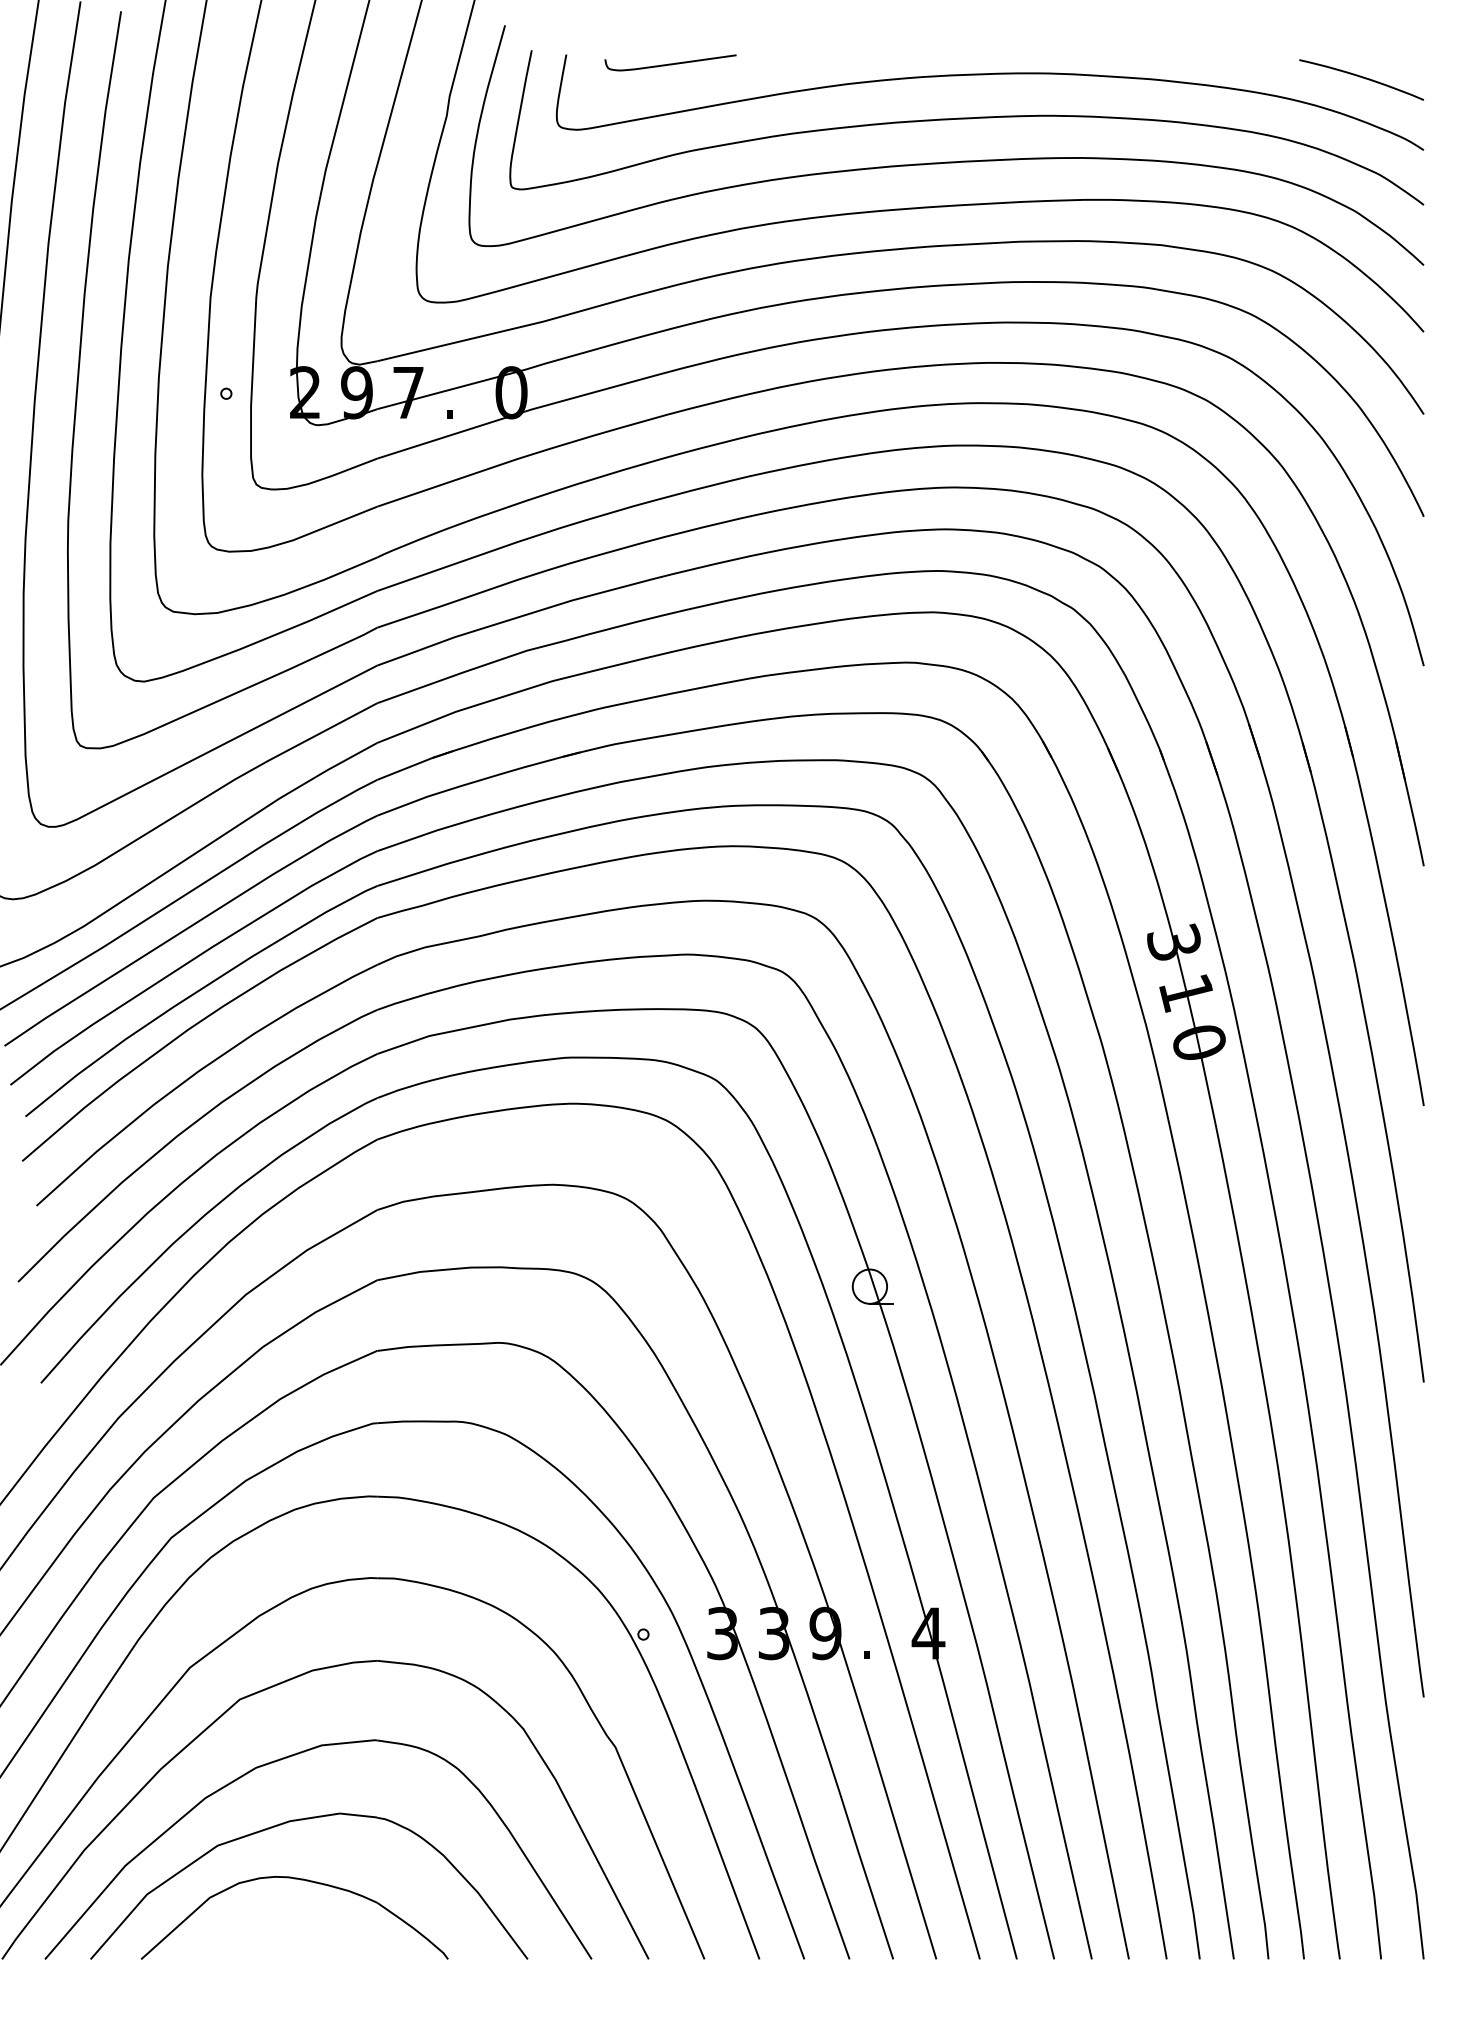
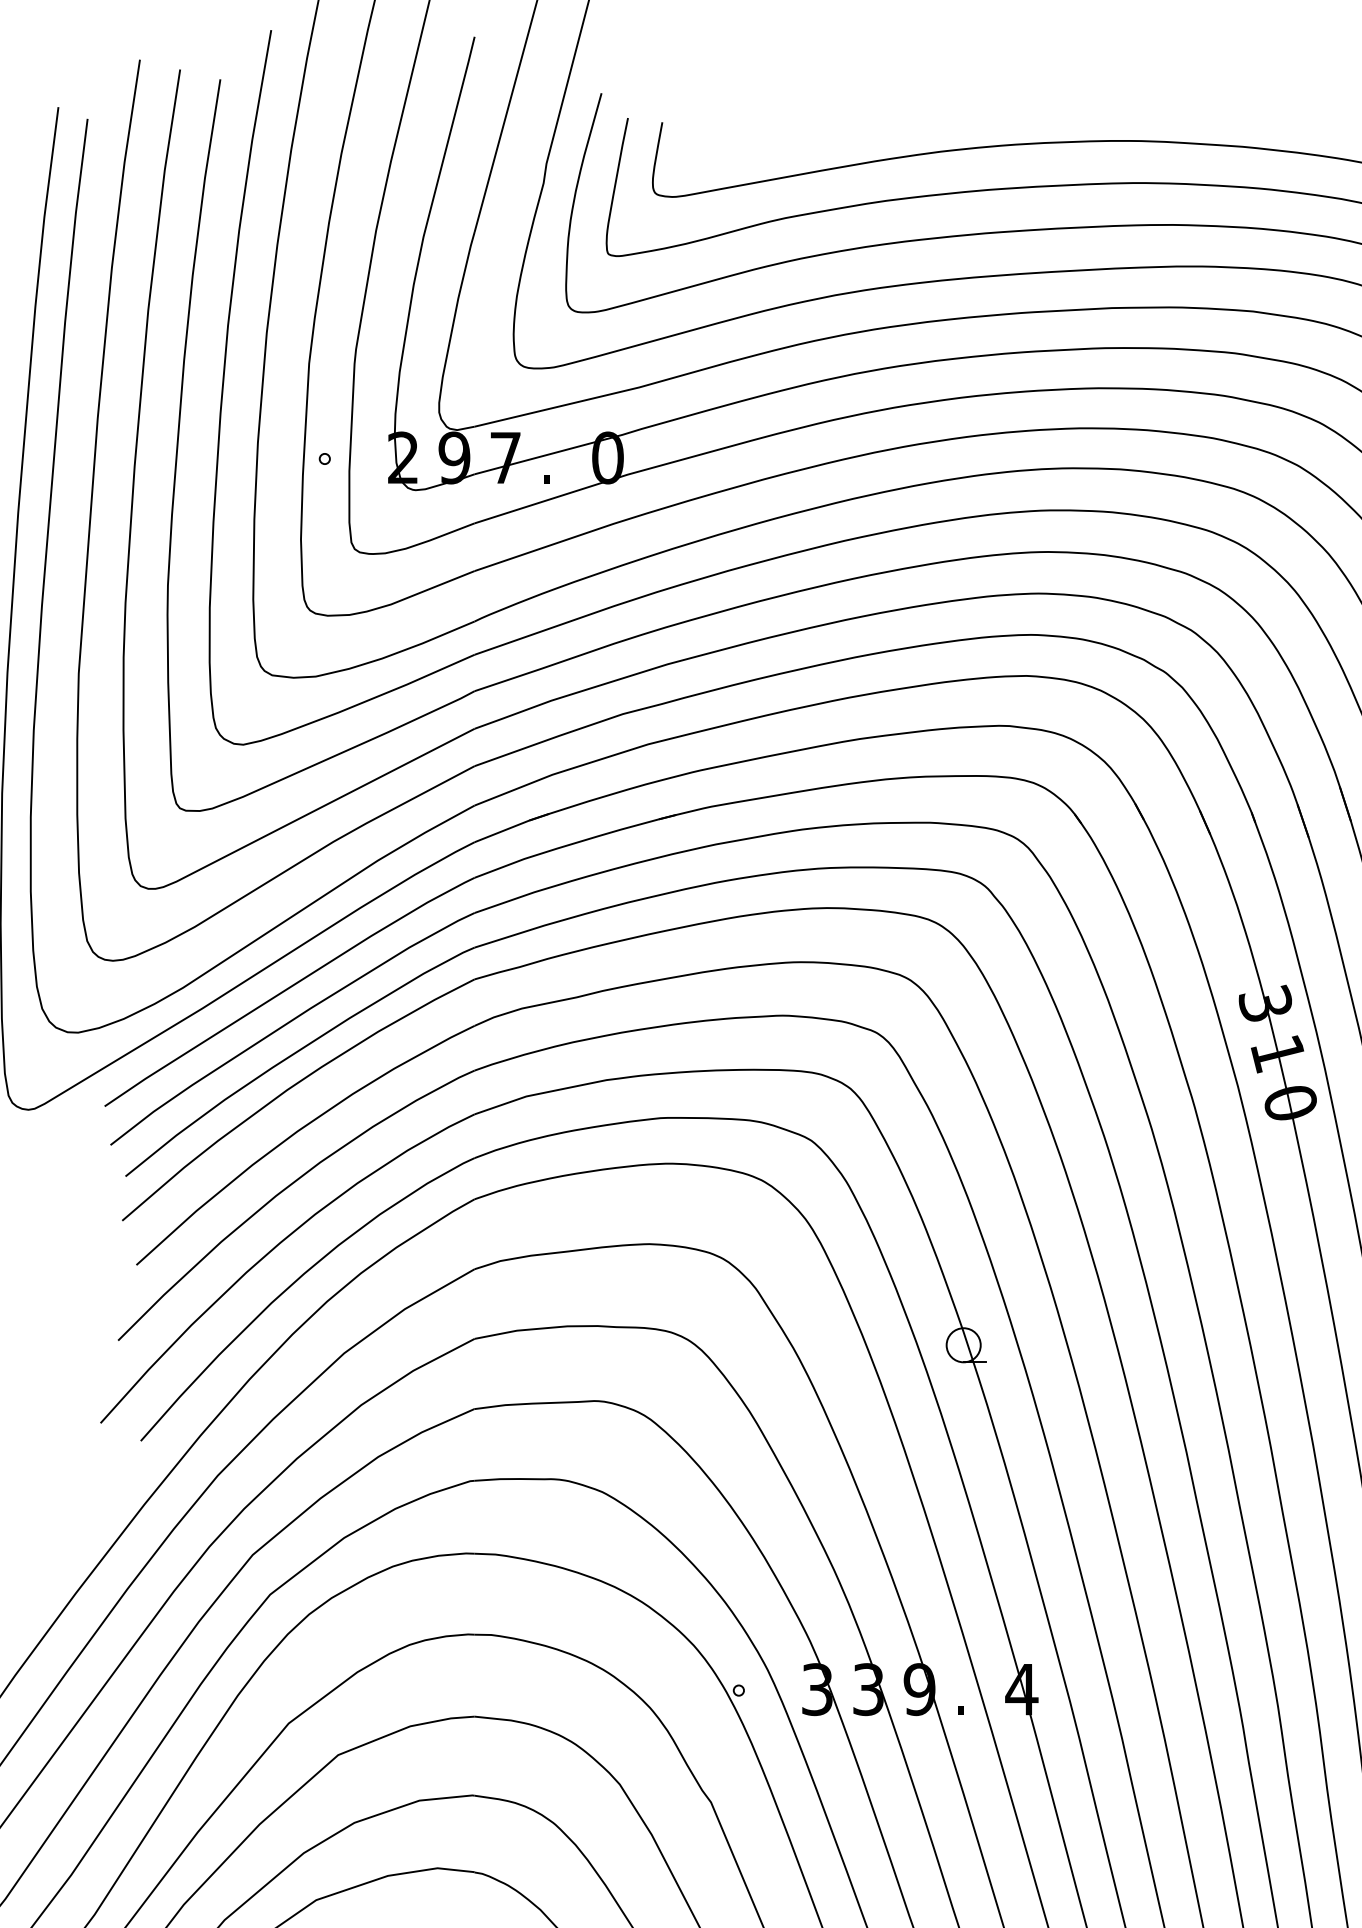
curve: (670, 63) -> (765, 131), removed

